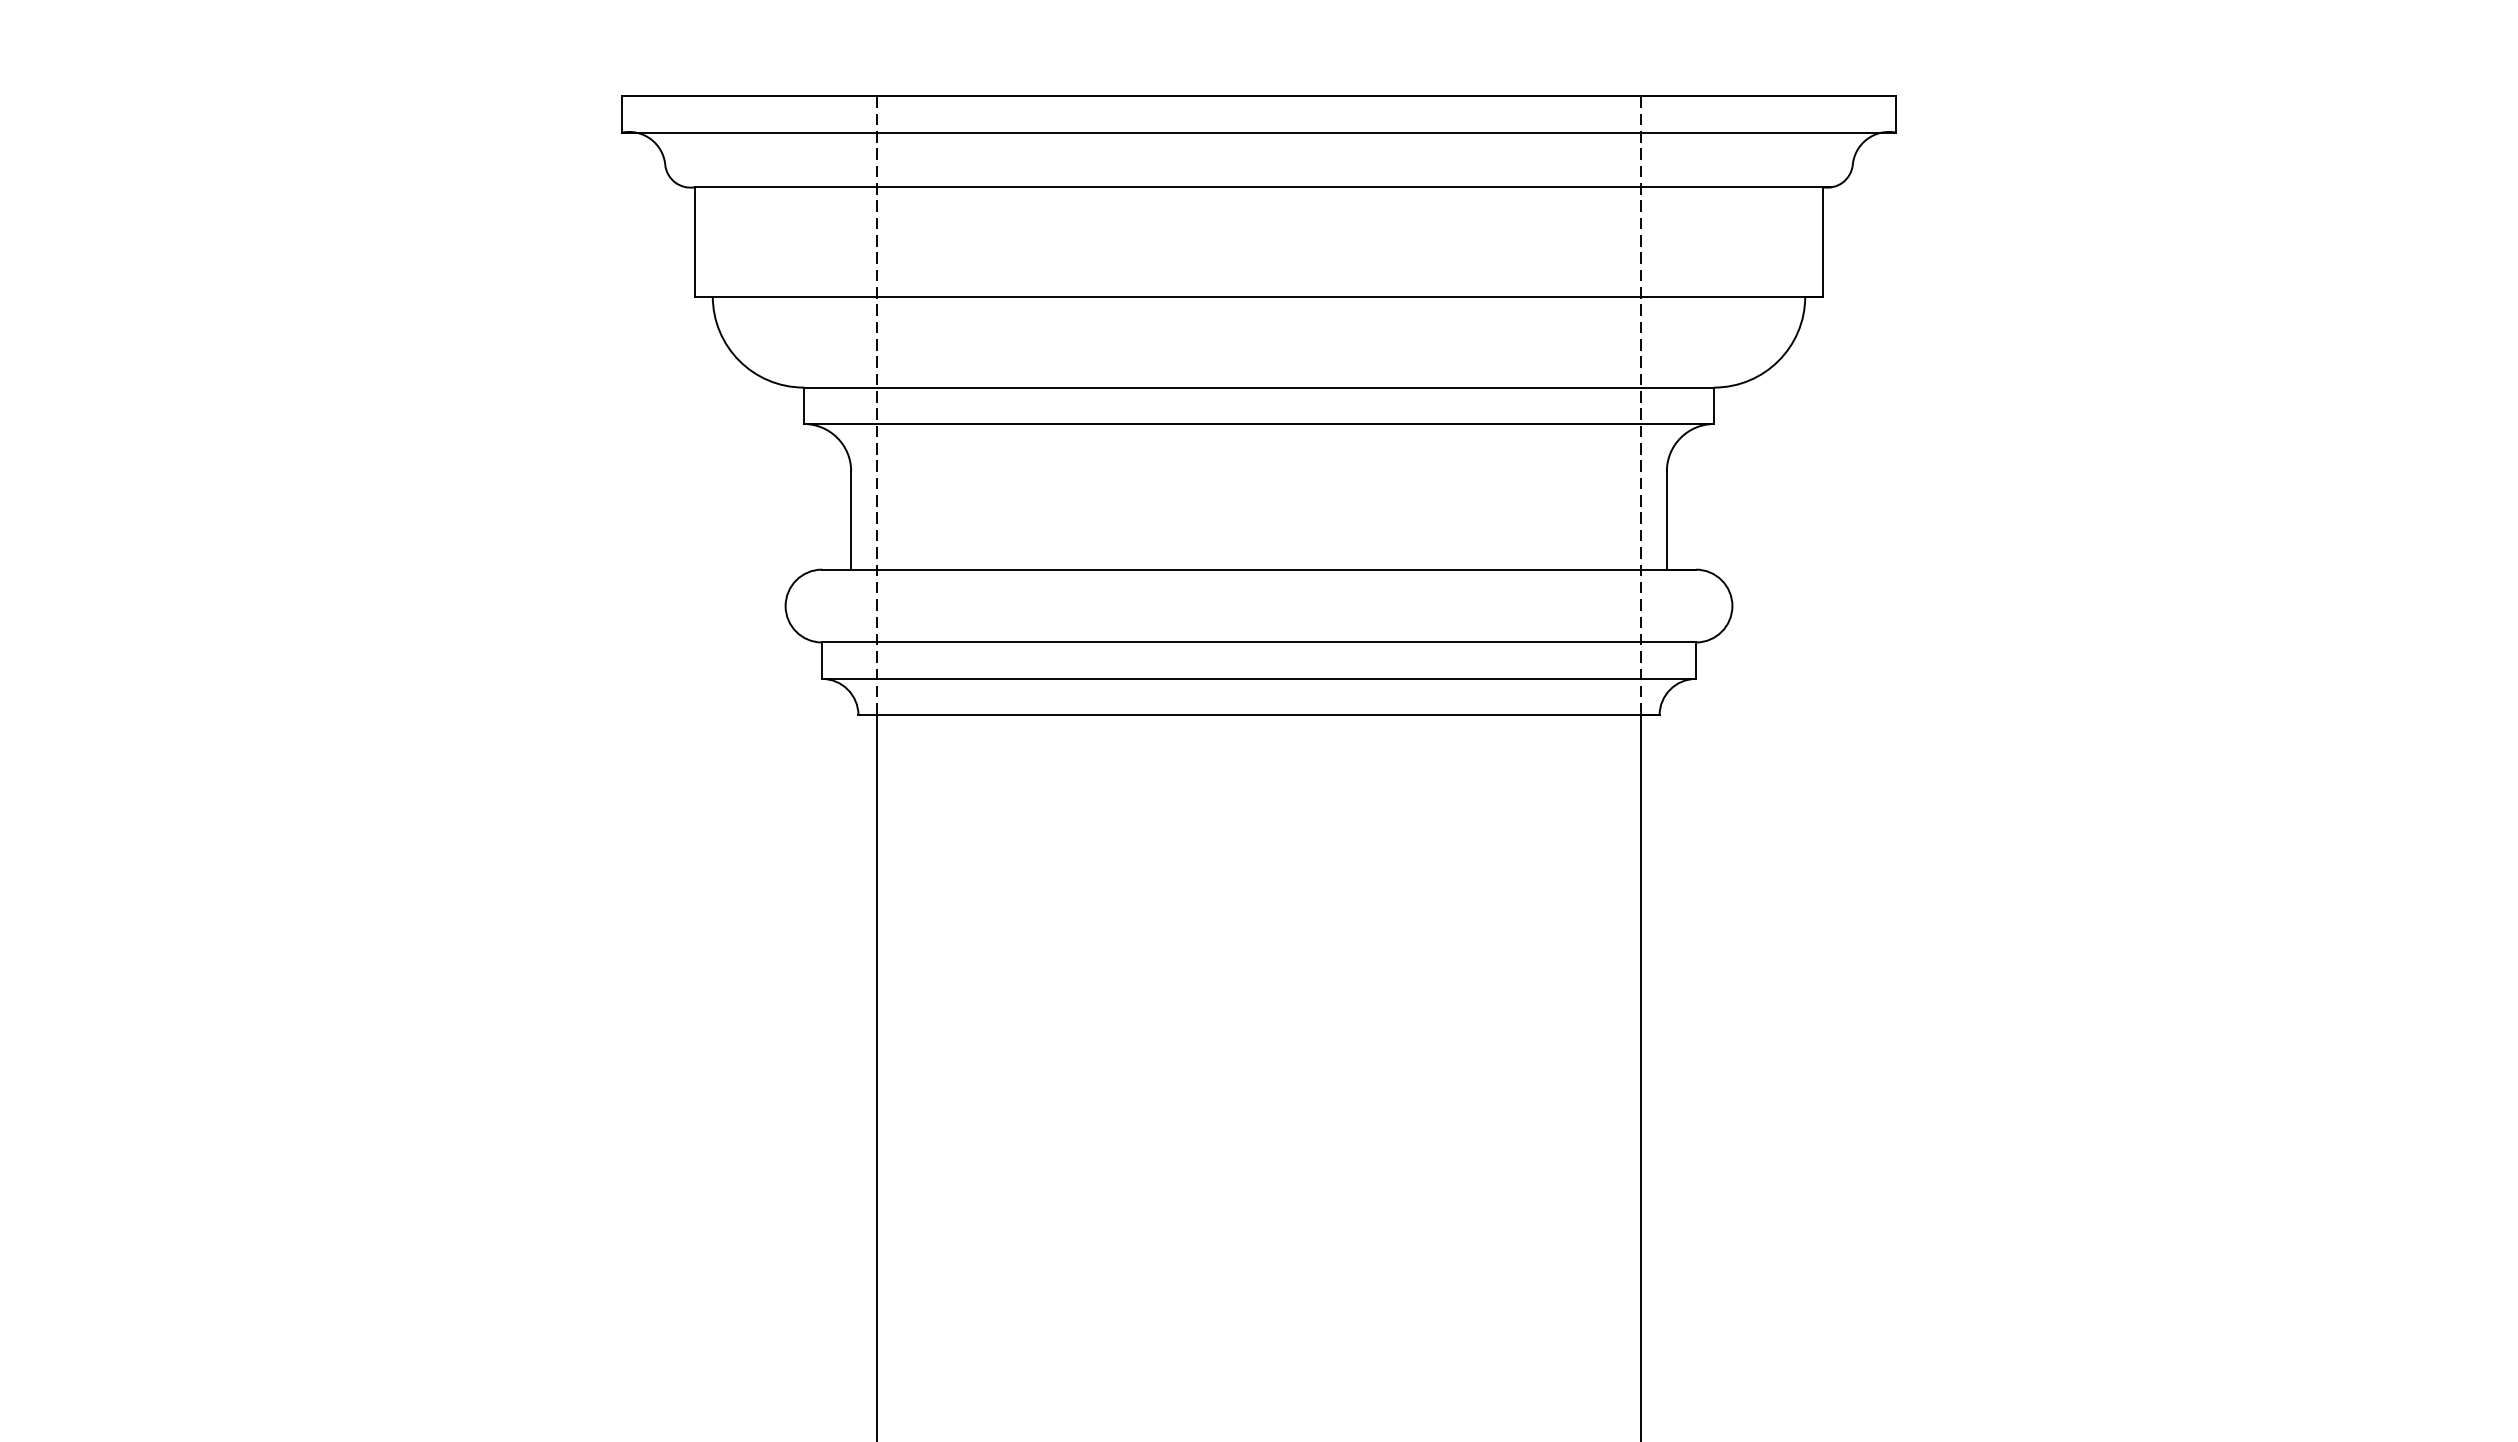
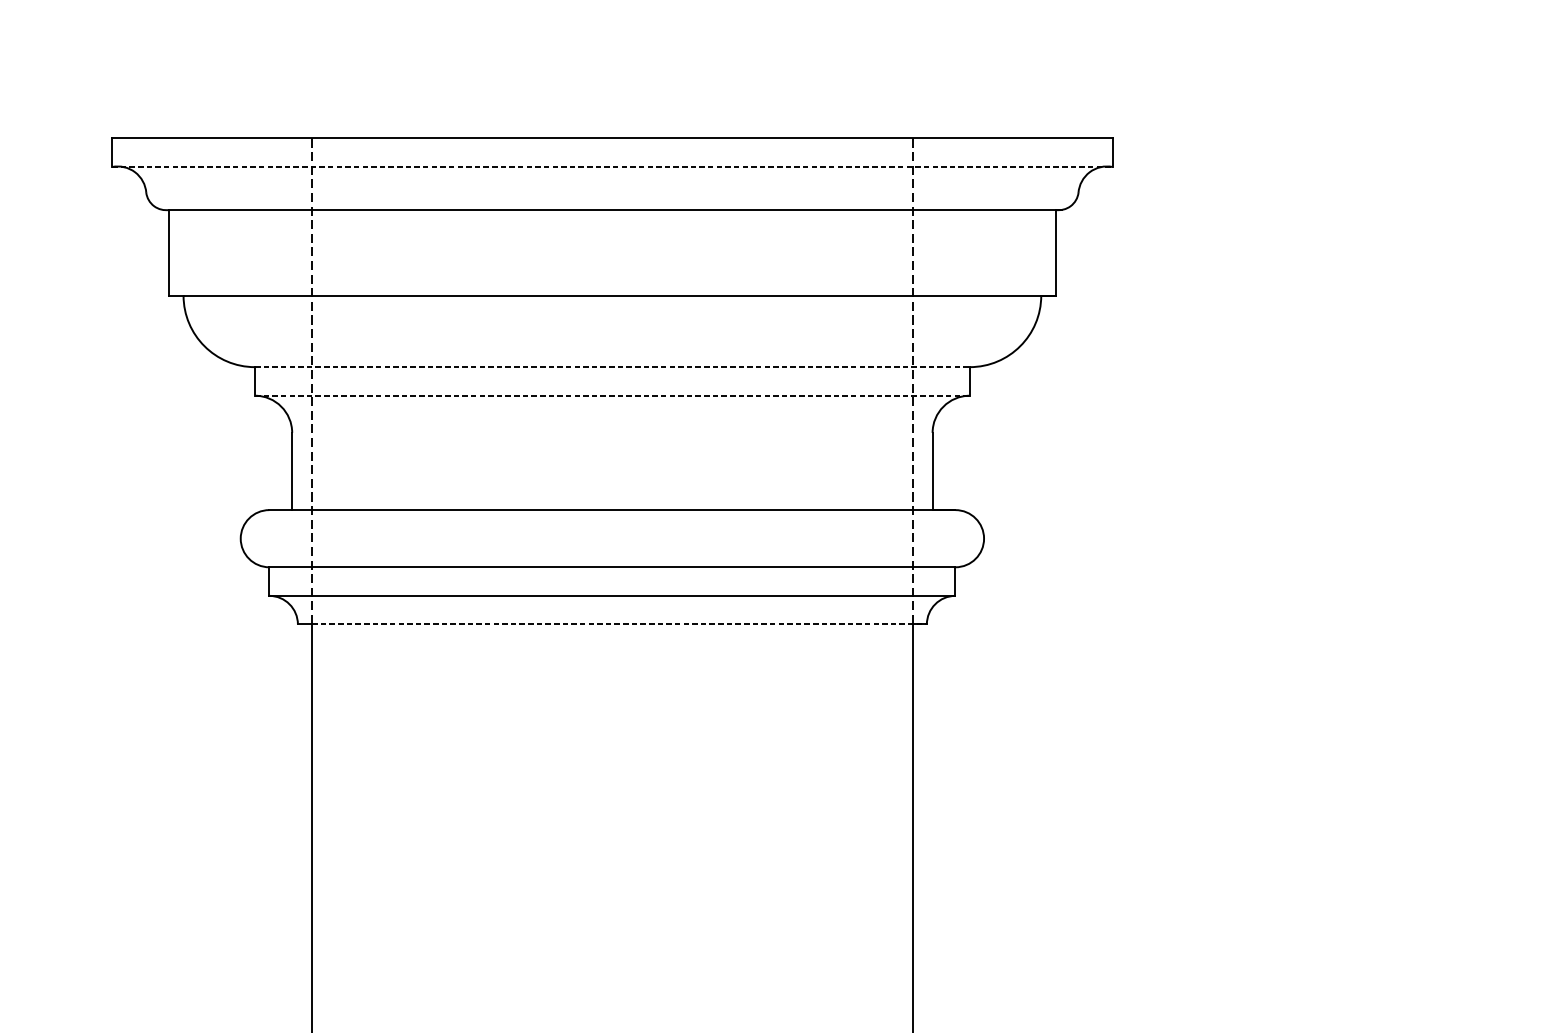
line: (1259, 132) -> (612, 166), solid -> dashed
line: (1259, 387) -> (612, 367), solid -> dashed
line: (1259, 424) -> (612, 396), solid -> dashed
line: (1268, 715) -> (619, 624), solid -> dashed

